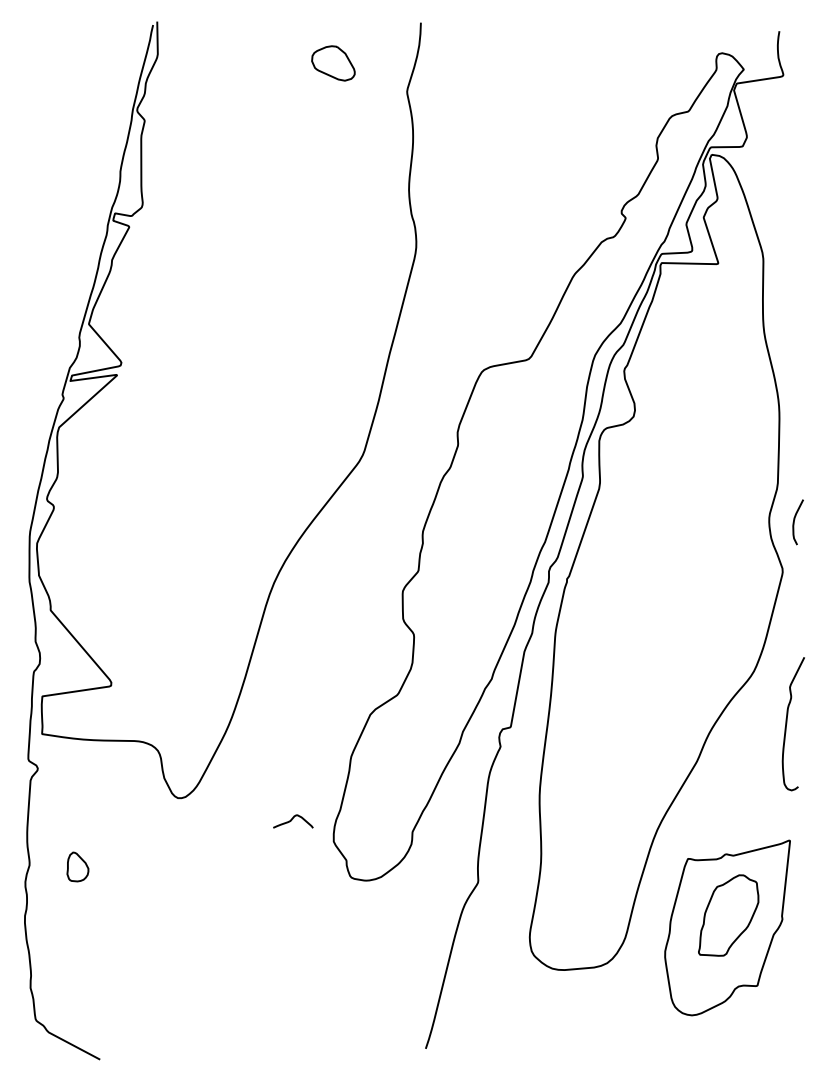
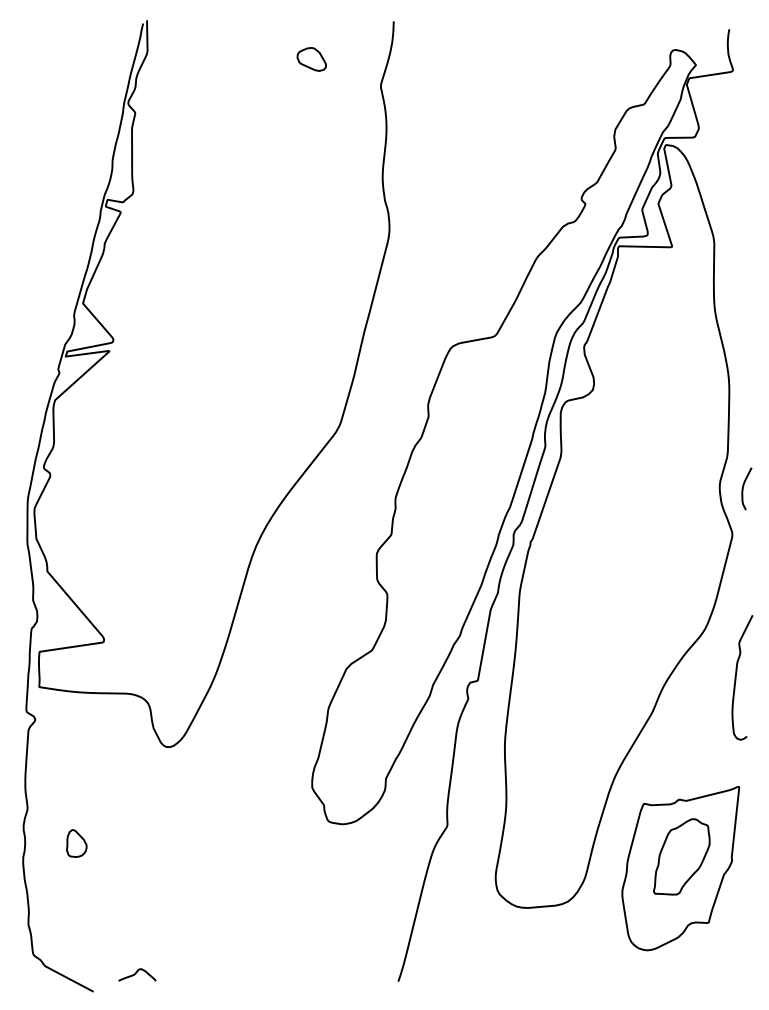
part: (332, 63) -> (311, 59), size x0.71
curve: (292, 819) -> (136, 973), moved
part: (77, 866) -> (76, 843), moved

